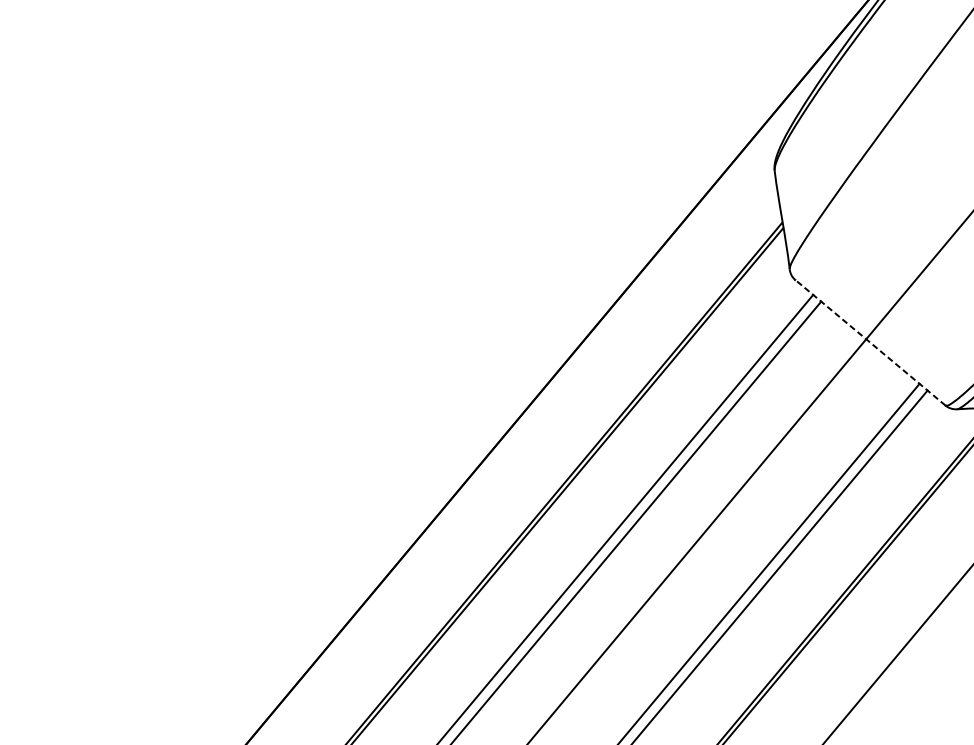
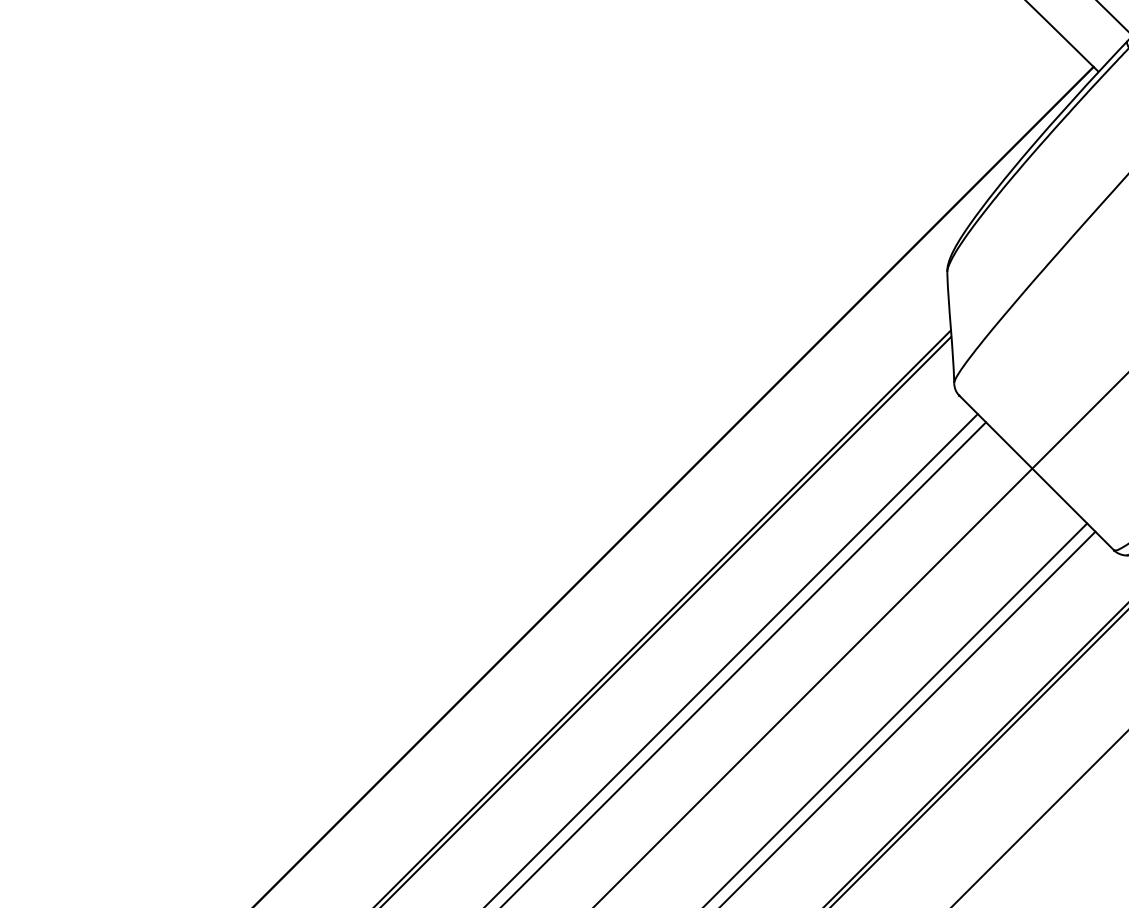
line: (870, 342) -> (1036, 472), dashed -> solid

